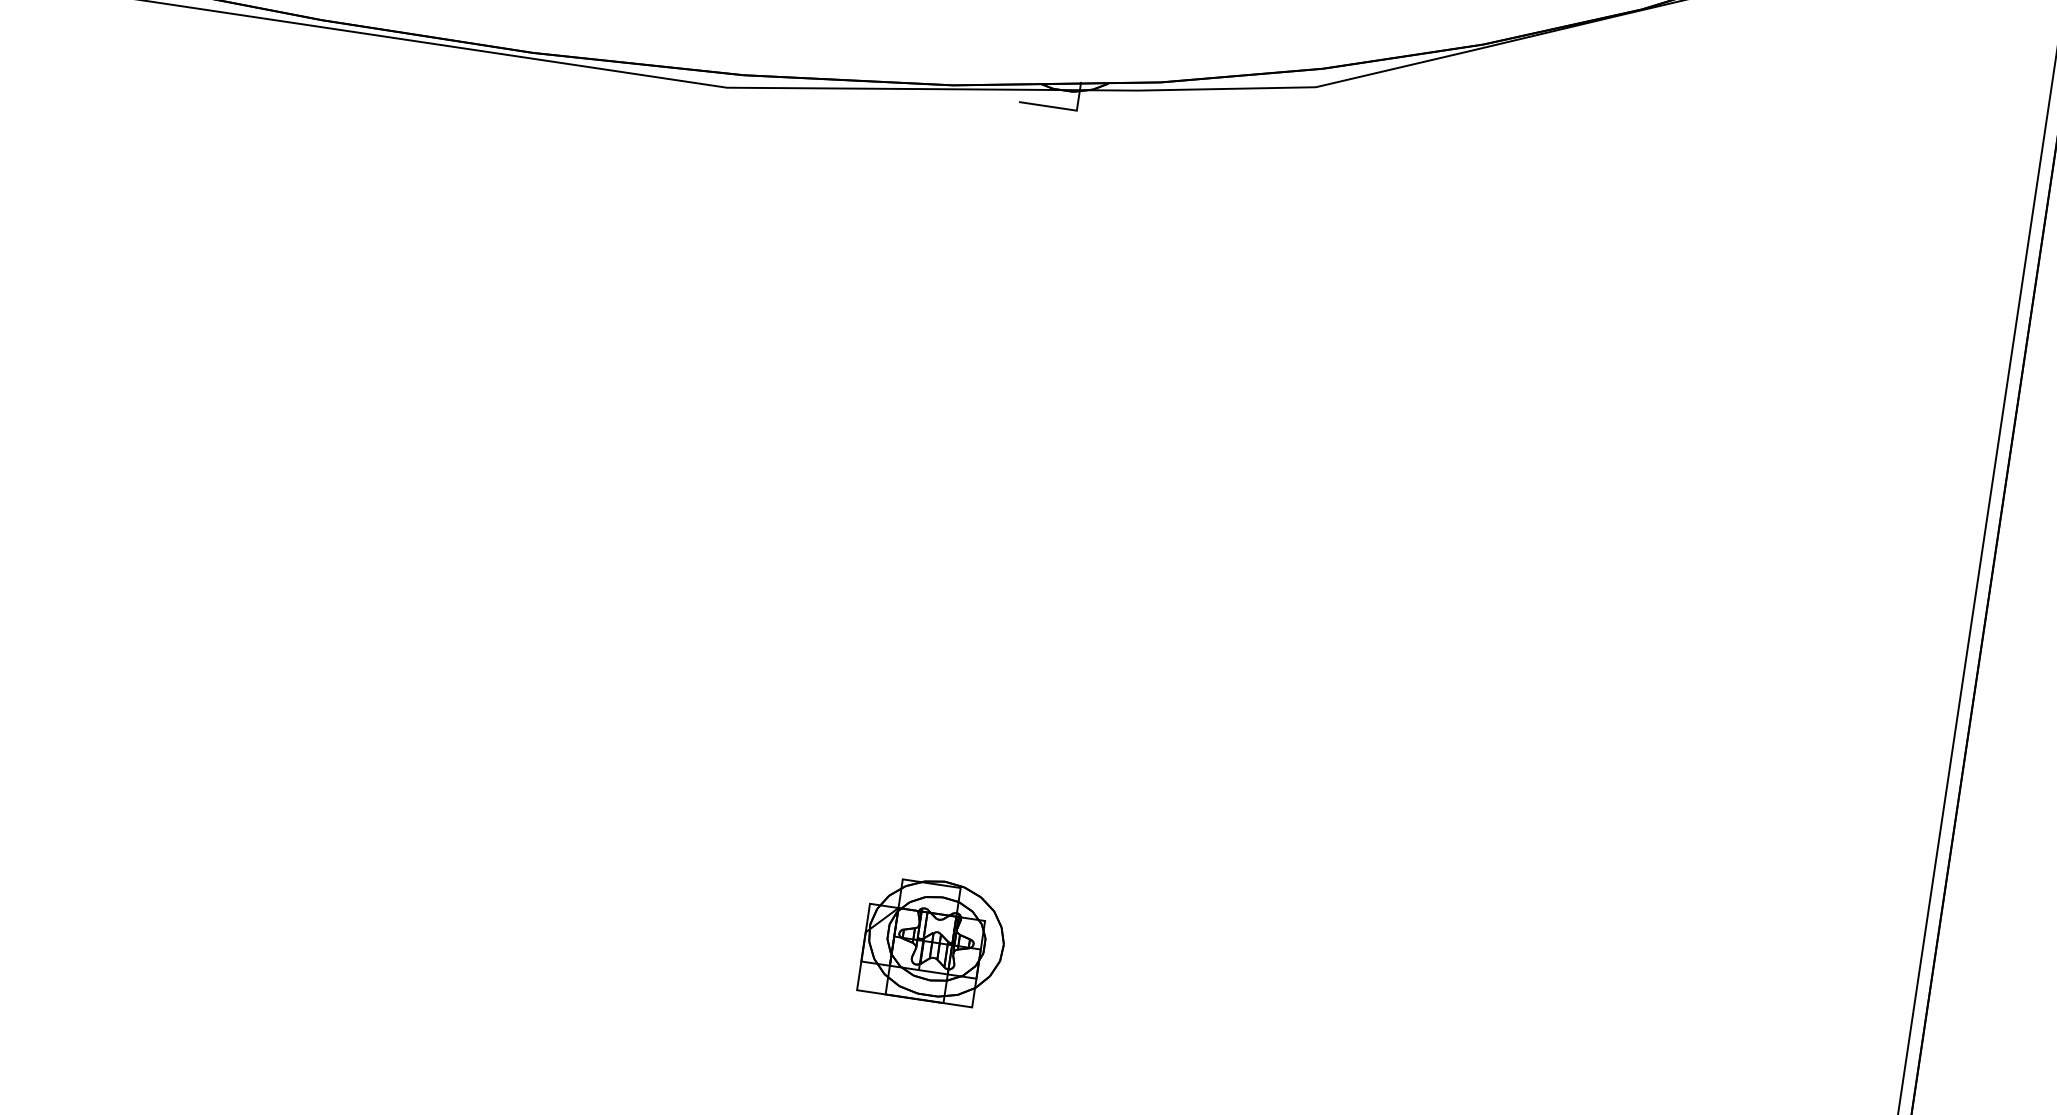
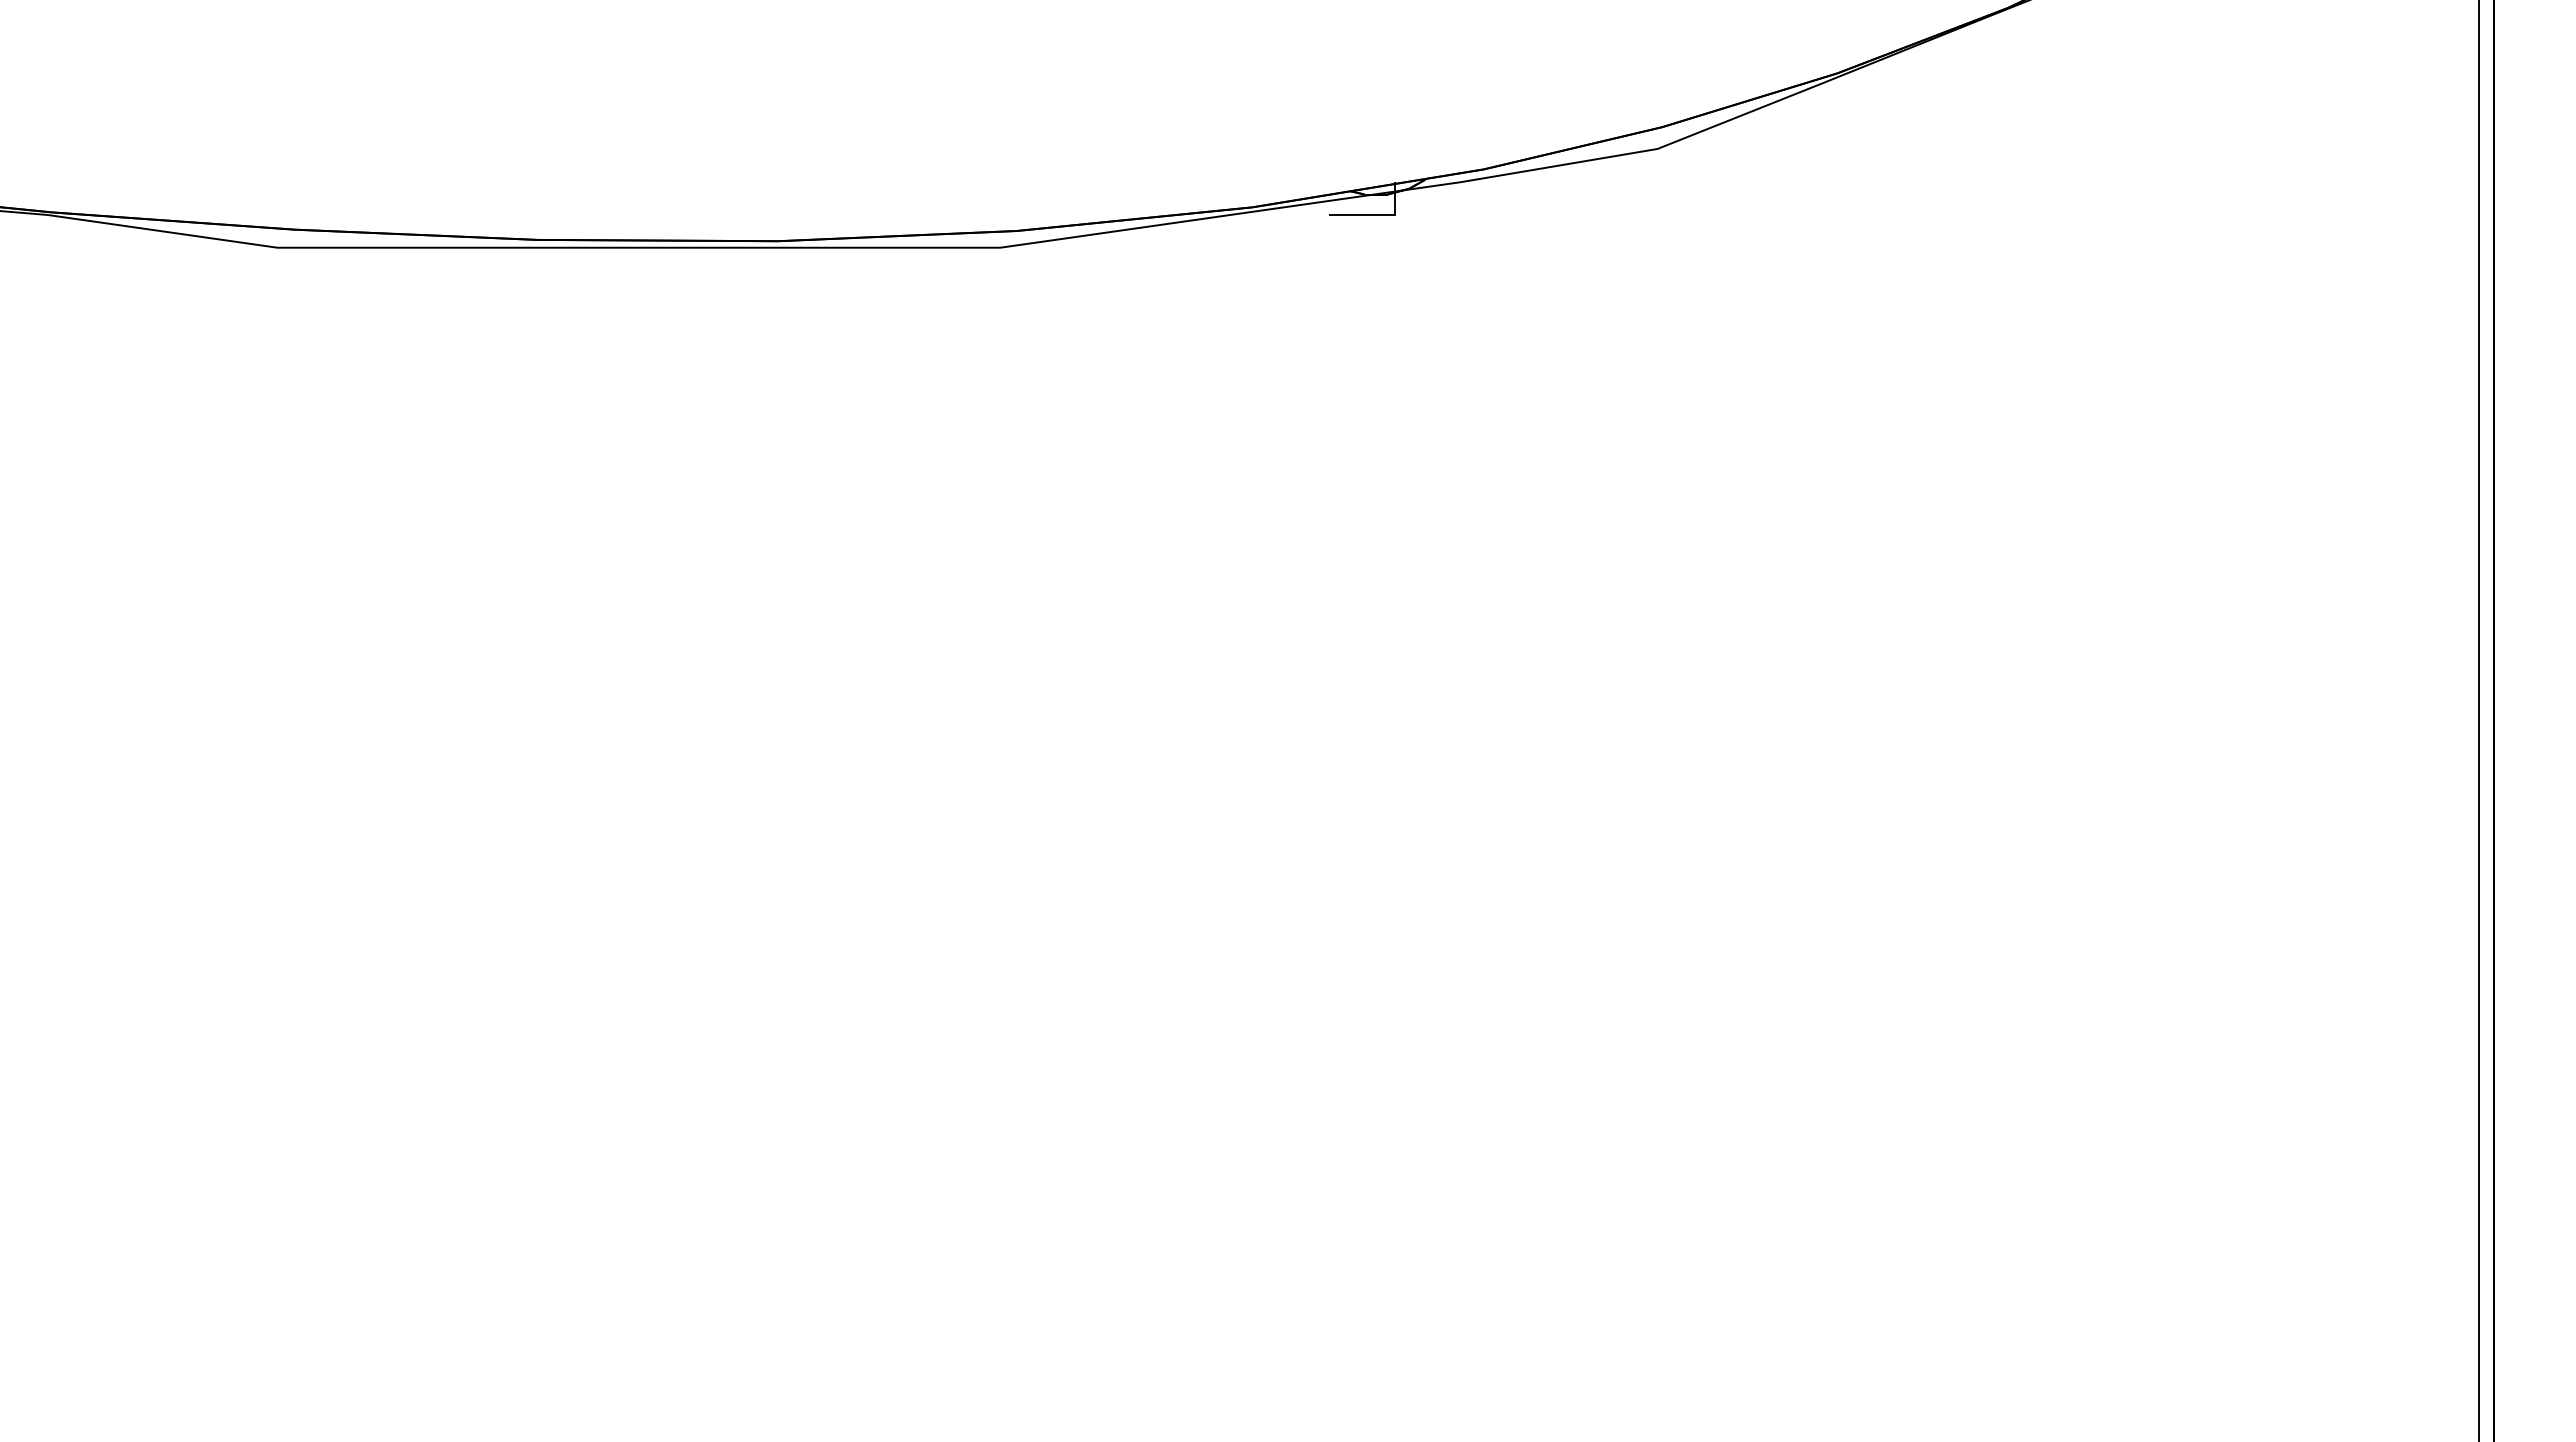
part: (934, 941) -> (1374, 1165), removed

